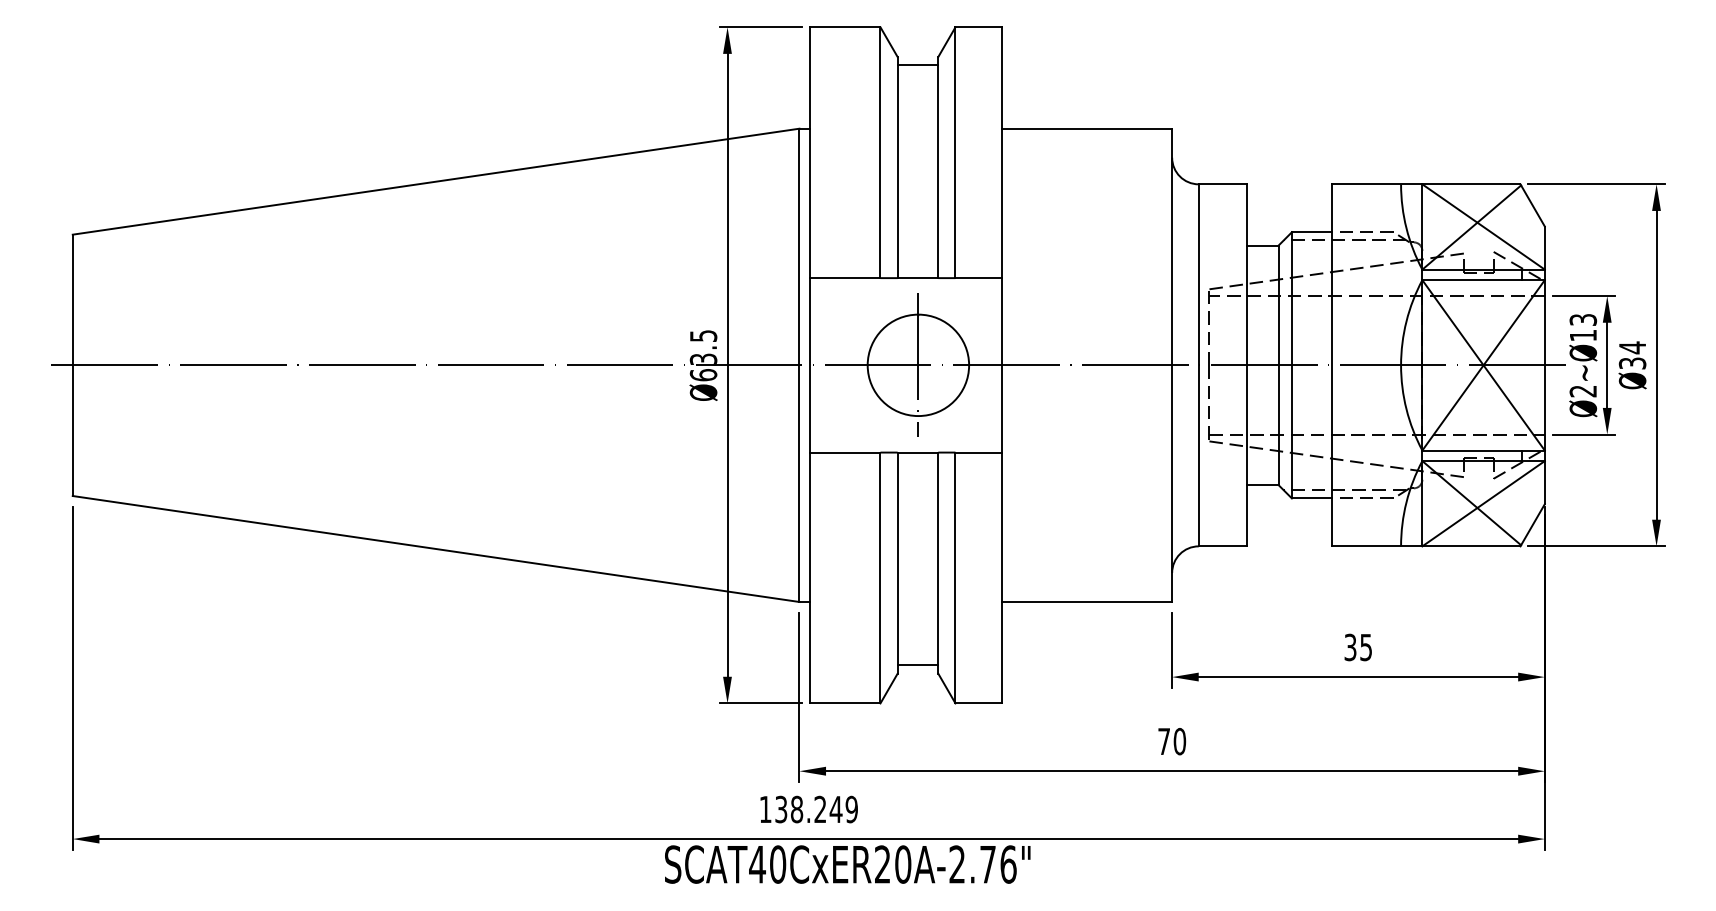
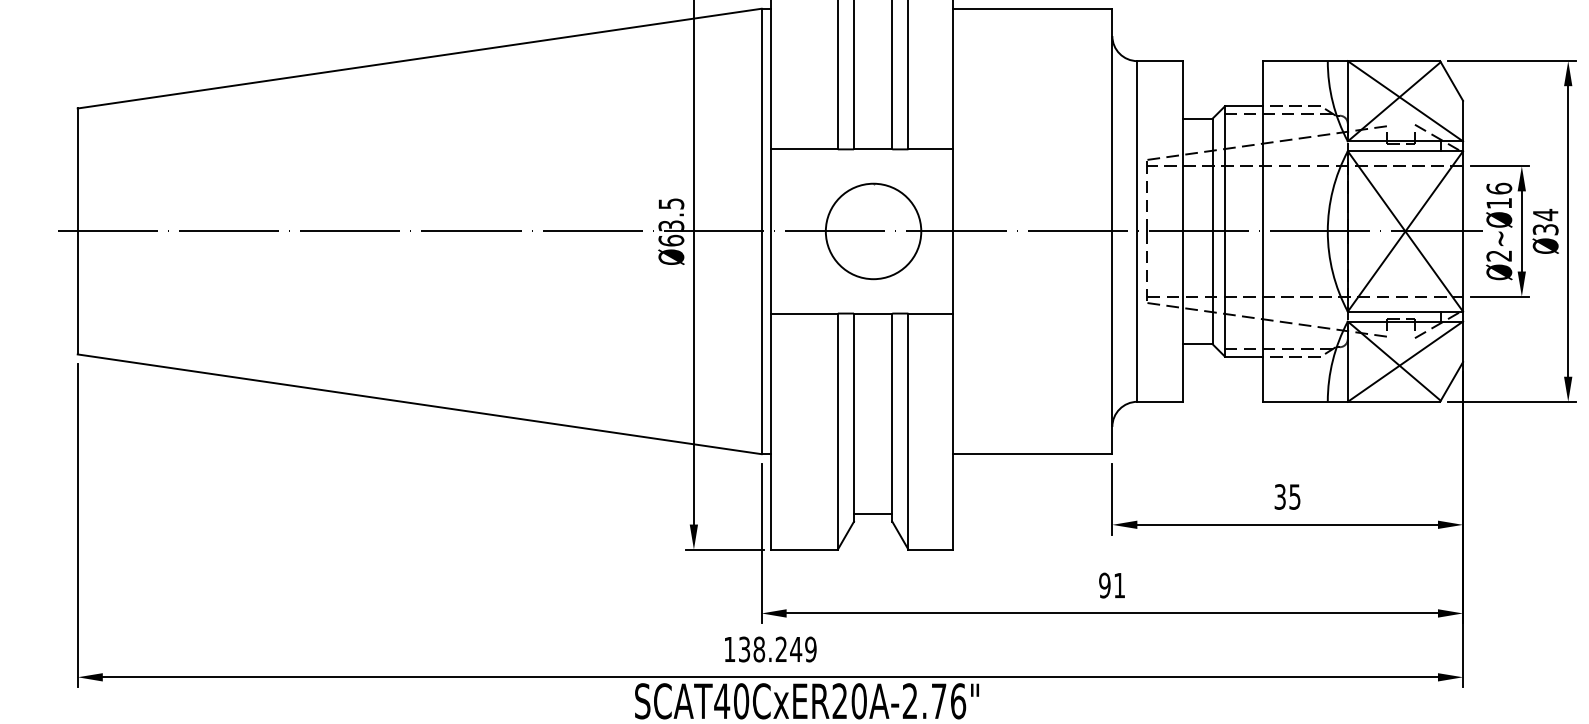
text: (1583, 319) -> (1499, 188), Ø2~Ø13 -> Ø2~Ø16
line: (918, 365) -> (873, 231), removed
text: (1172, 741) -> (1112, 585), 70 -> 91

